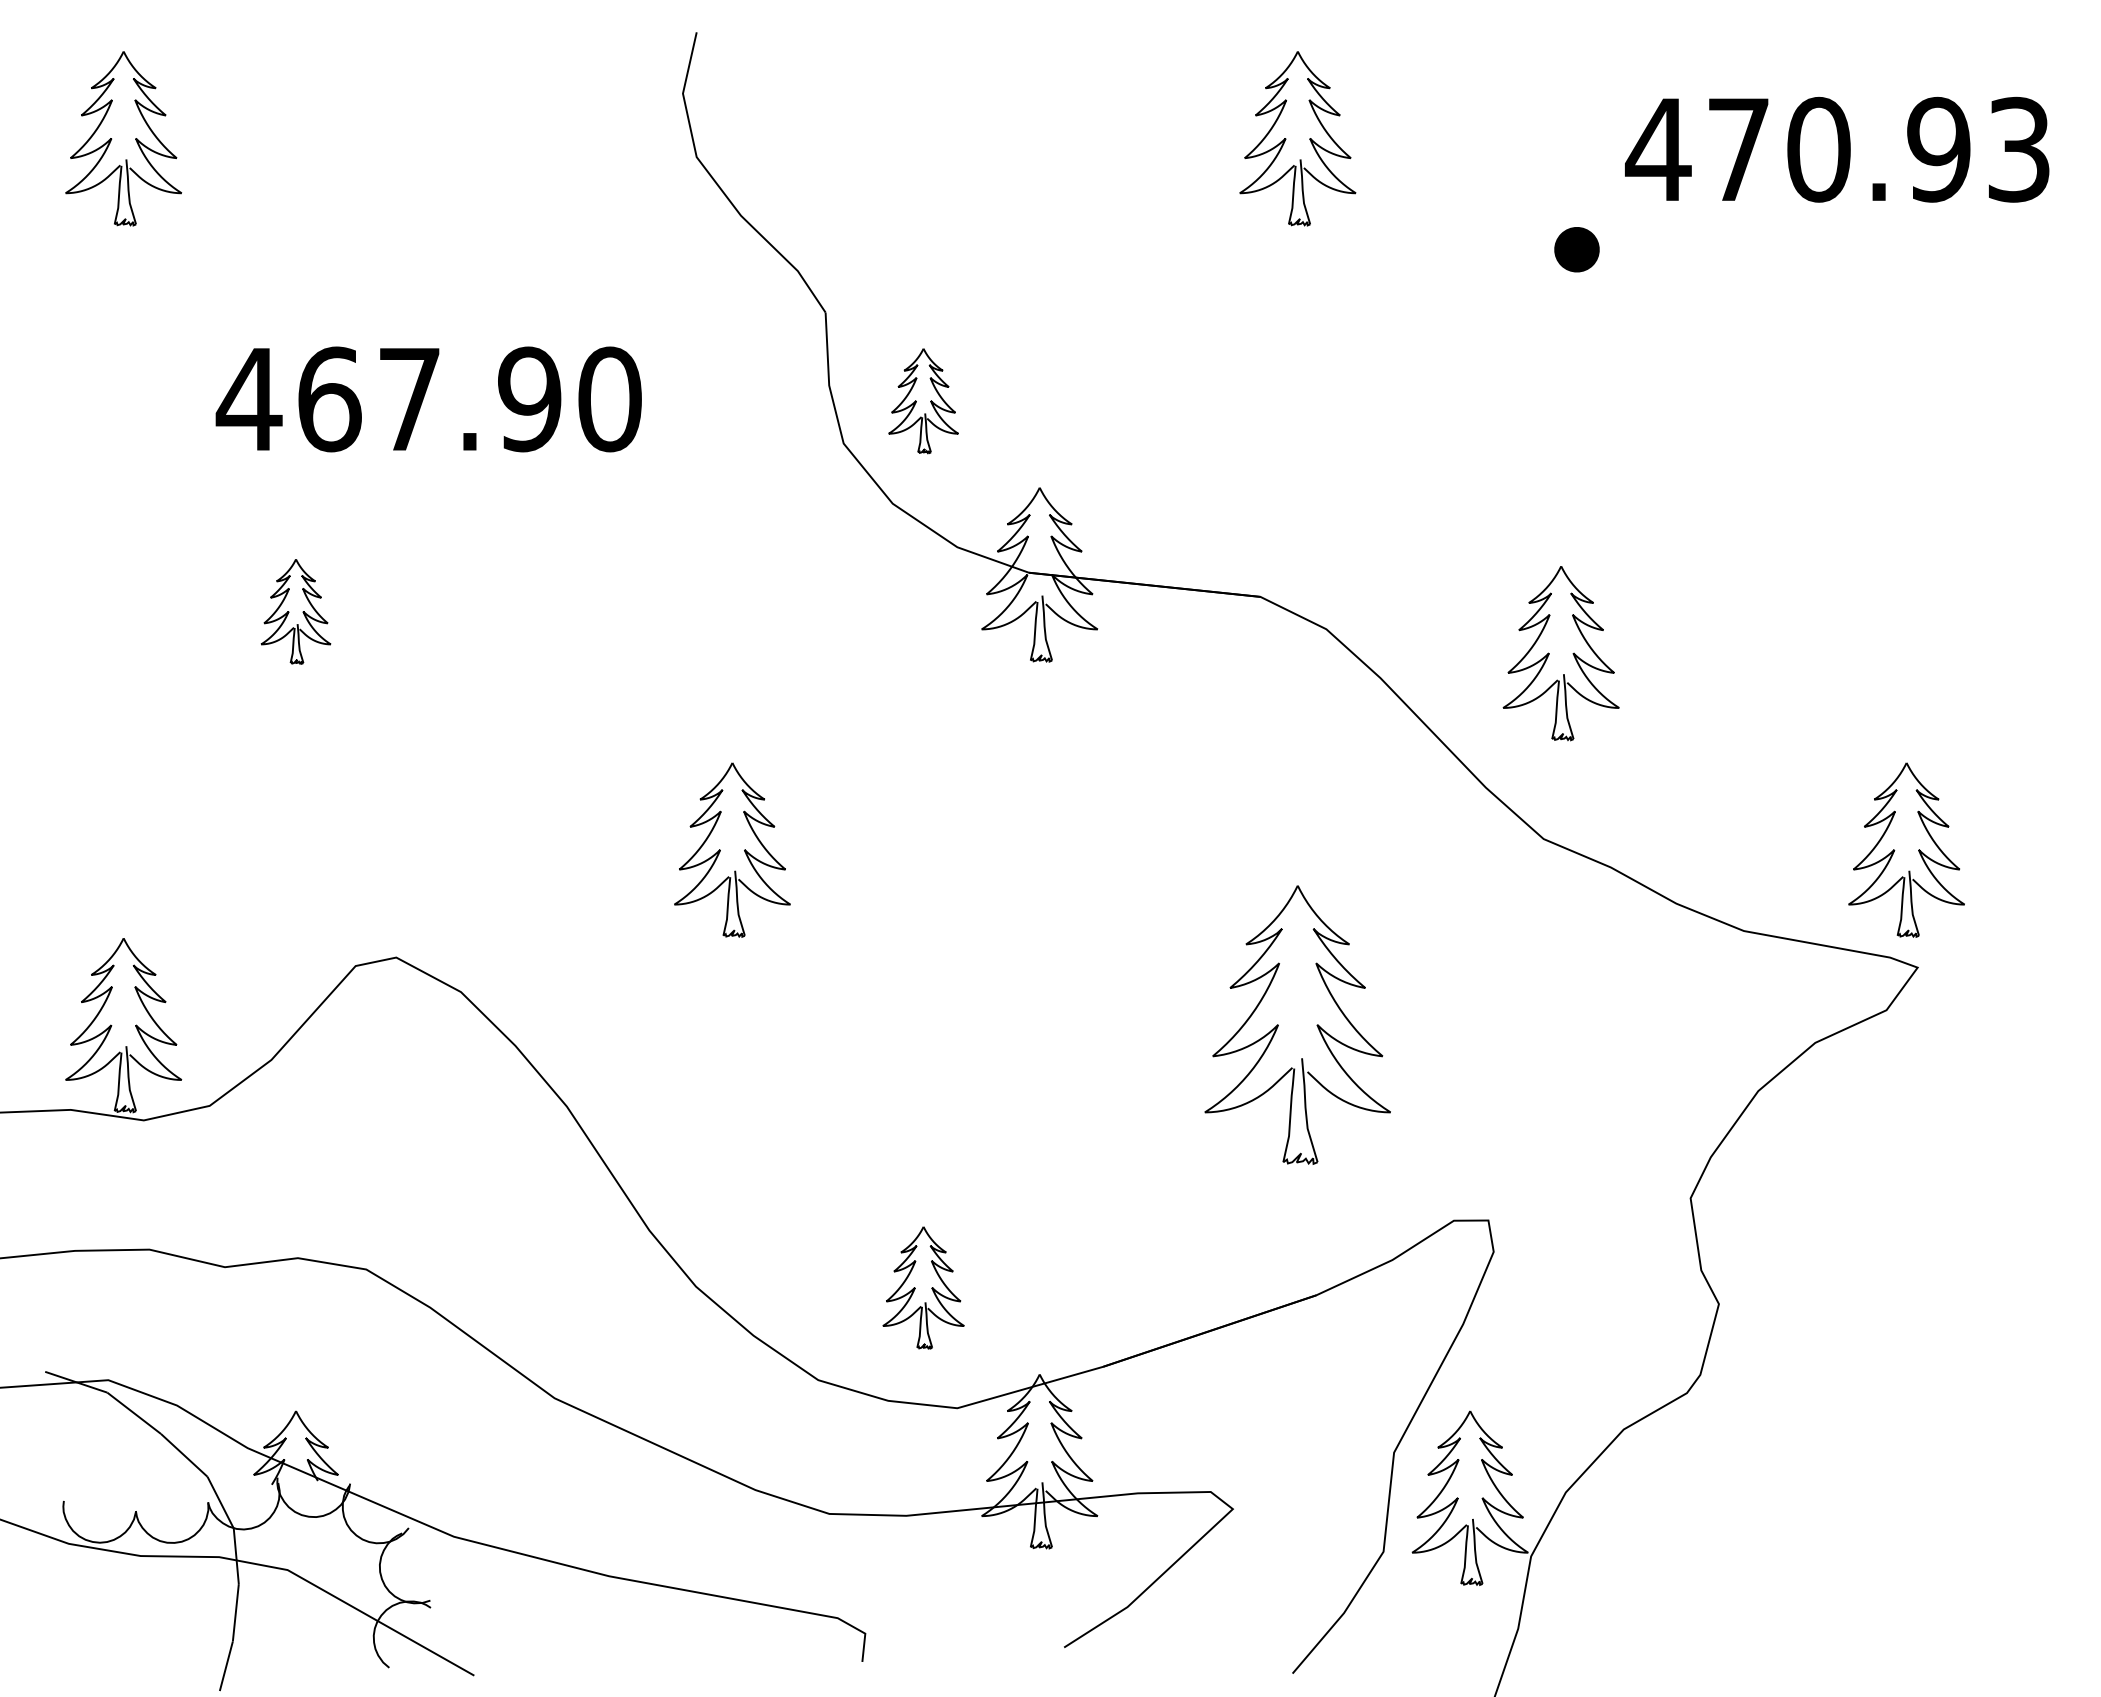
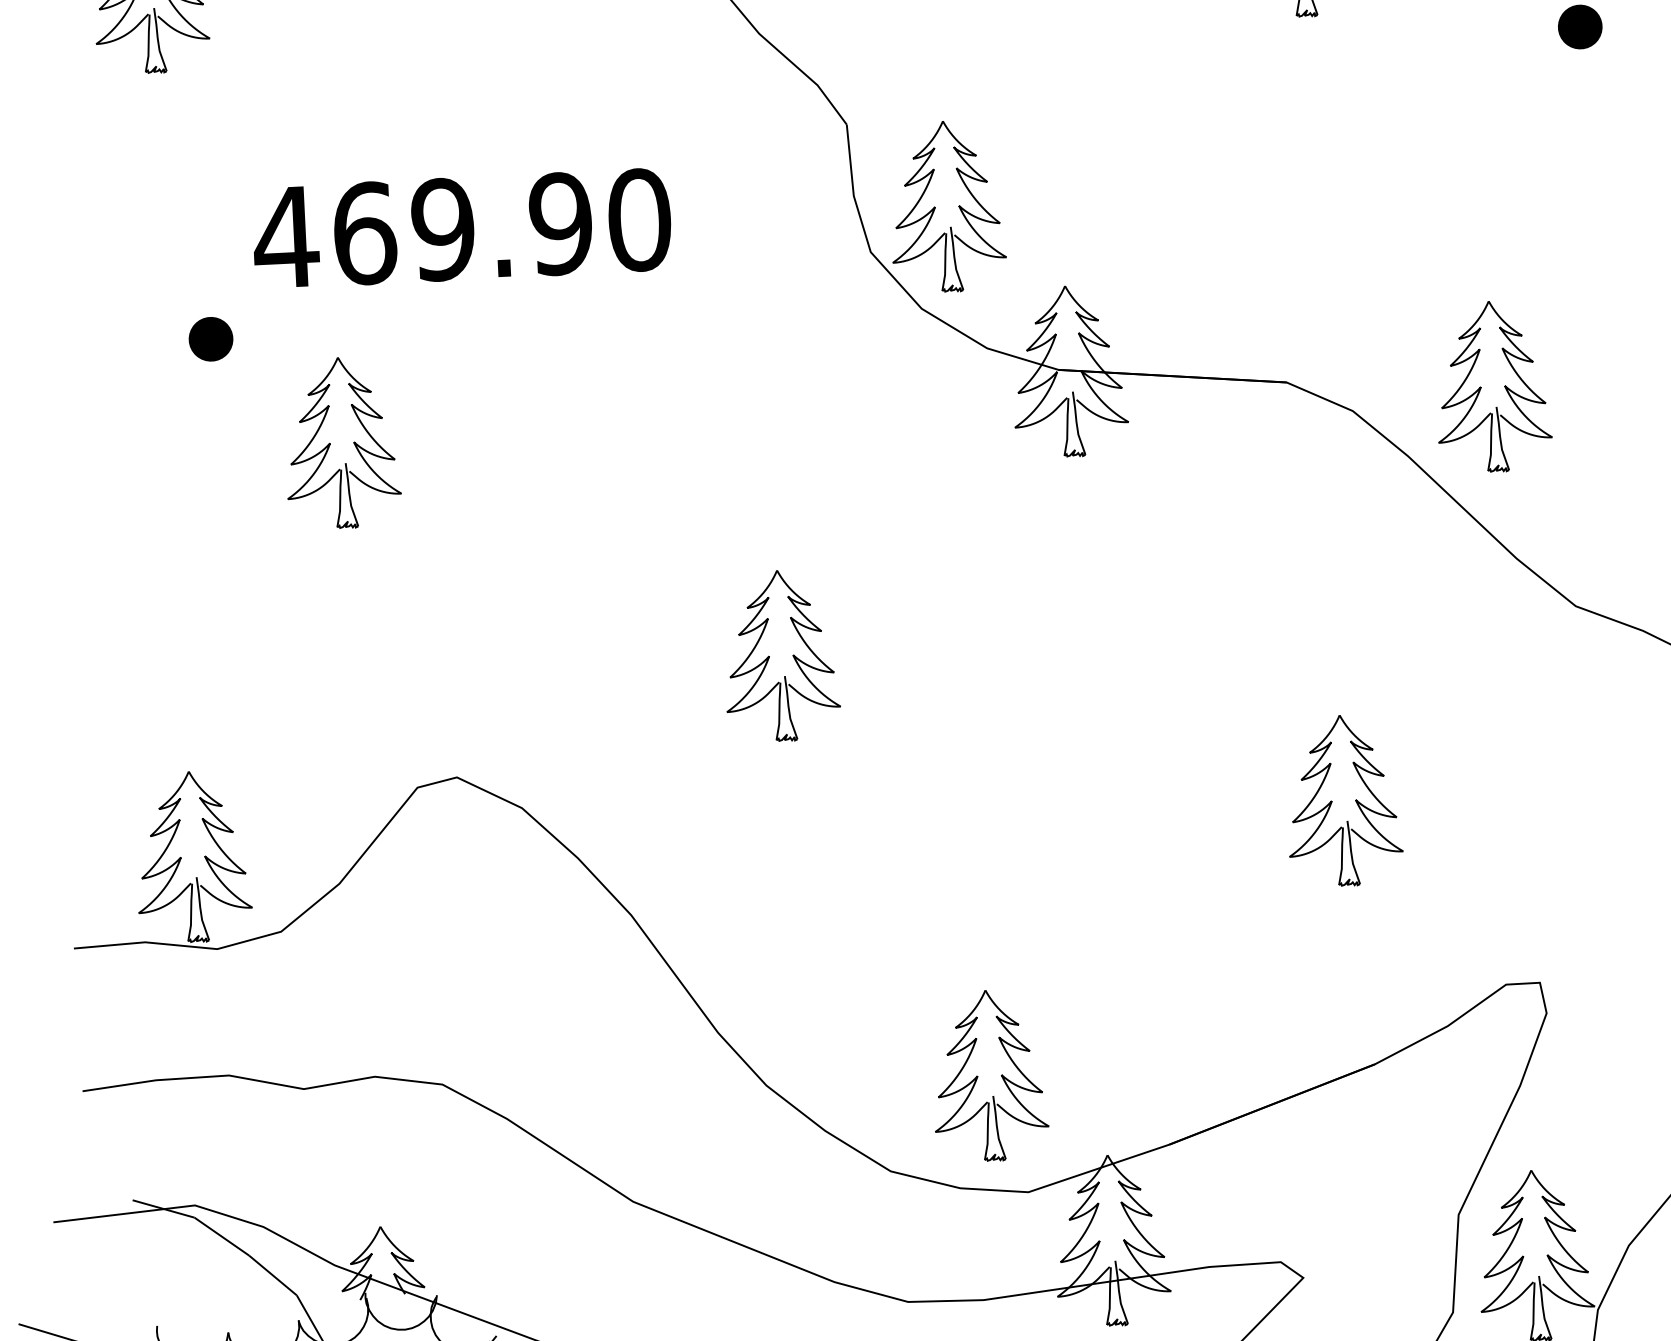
text: (409, 399) -> (443, 229), 467.90 -> 469.90
part: (923, 400) -> (946, 206), size x1.67
part: (167, 498) -> (210, 338), added
part: (295, 611) -> (341, 443), size x1.67
part: (1549, 653) -> (1481, 387), moved
part: (1297, 1025) -> (1343, 800), size x0.62
part: (923, 1287) -> (989, 1075), size x1.43

